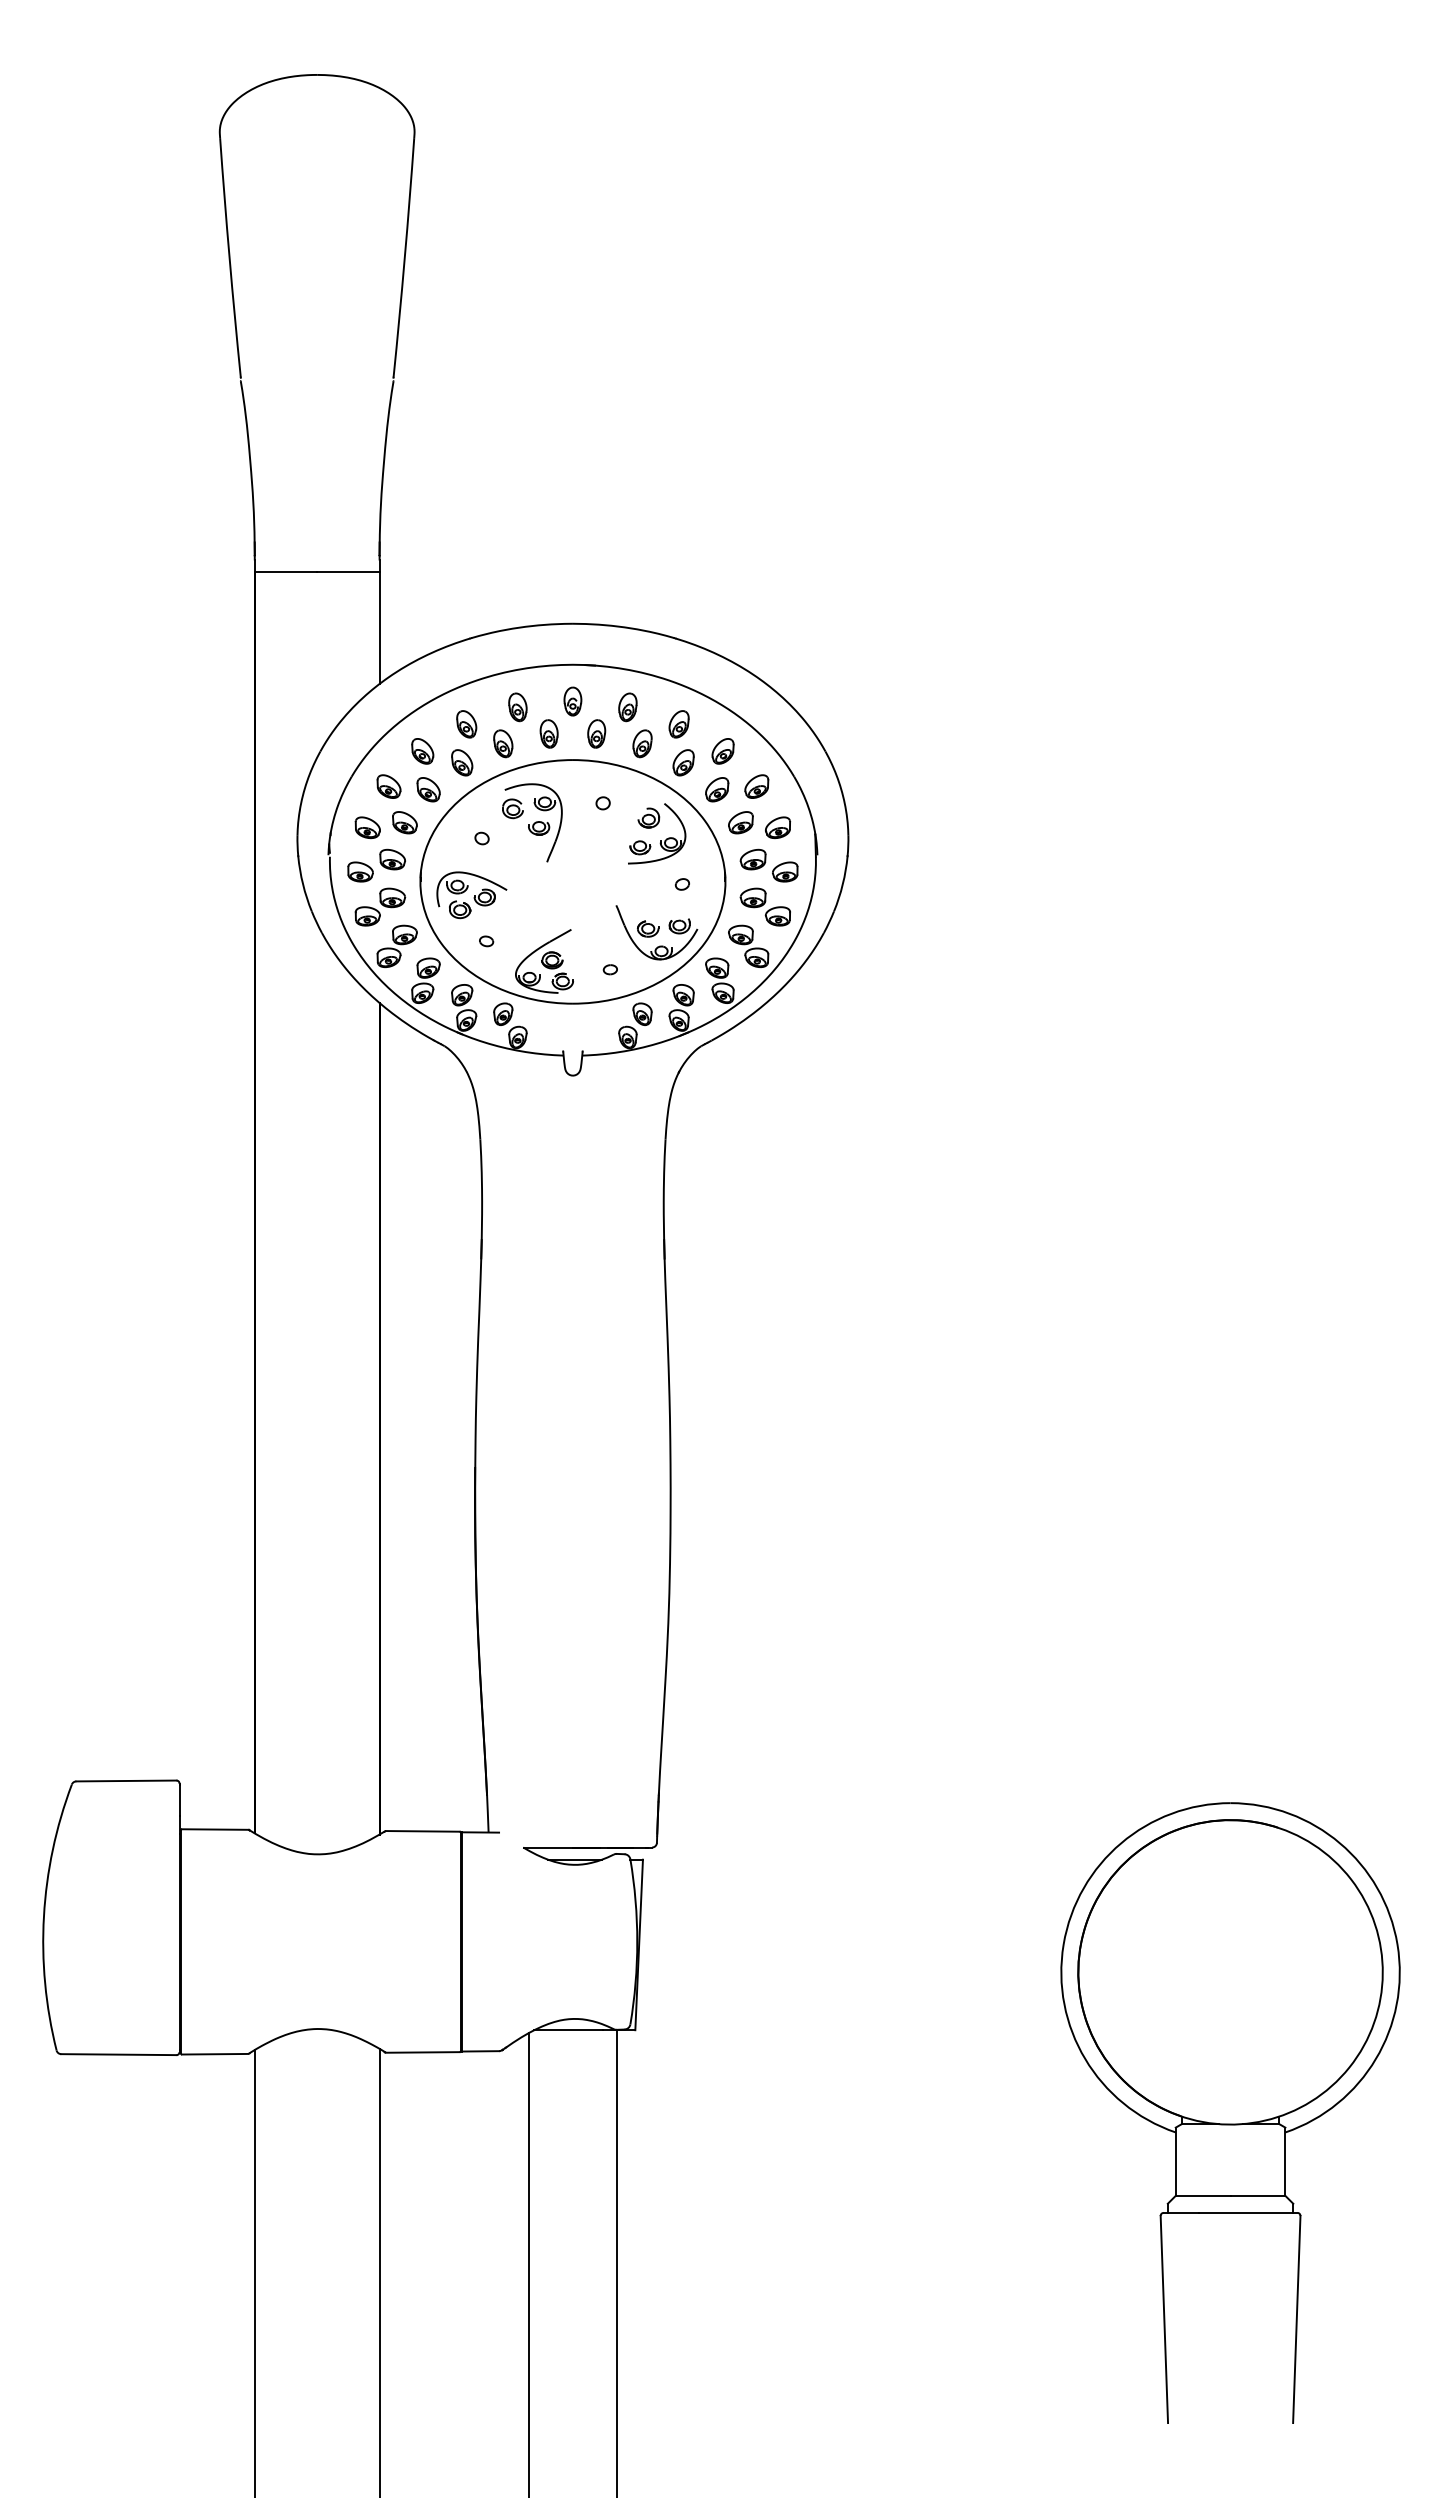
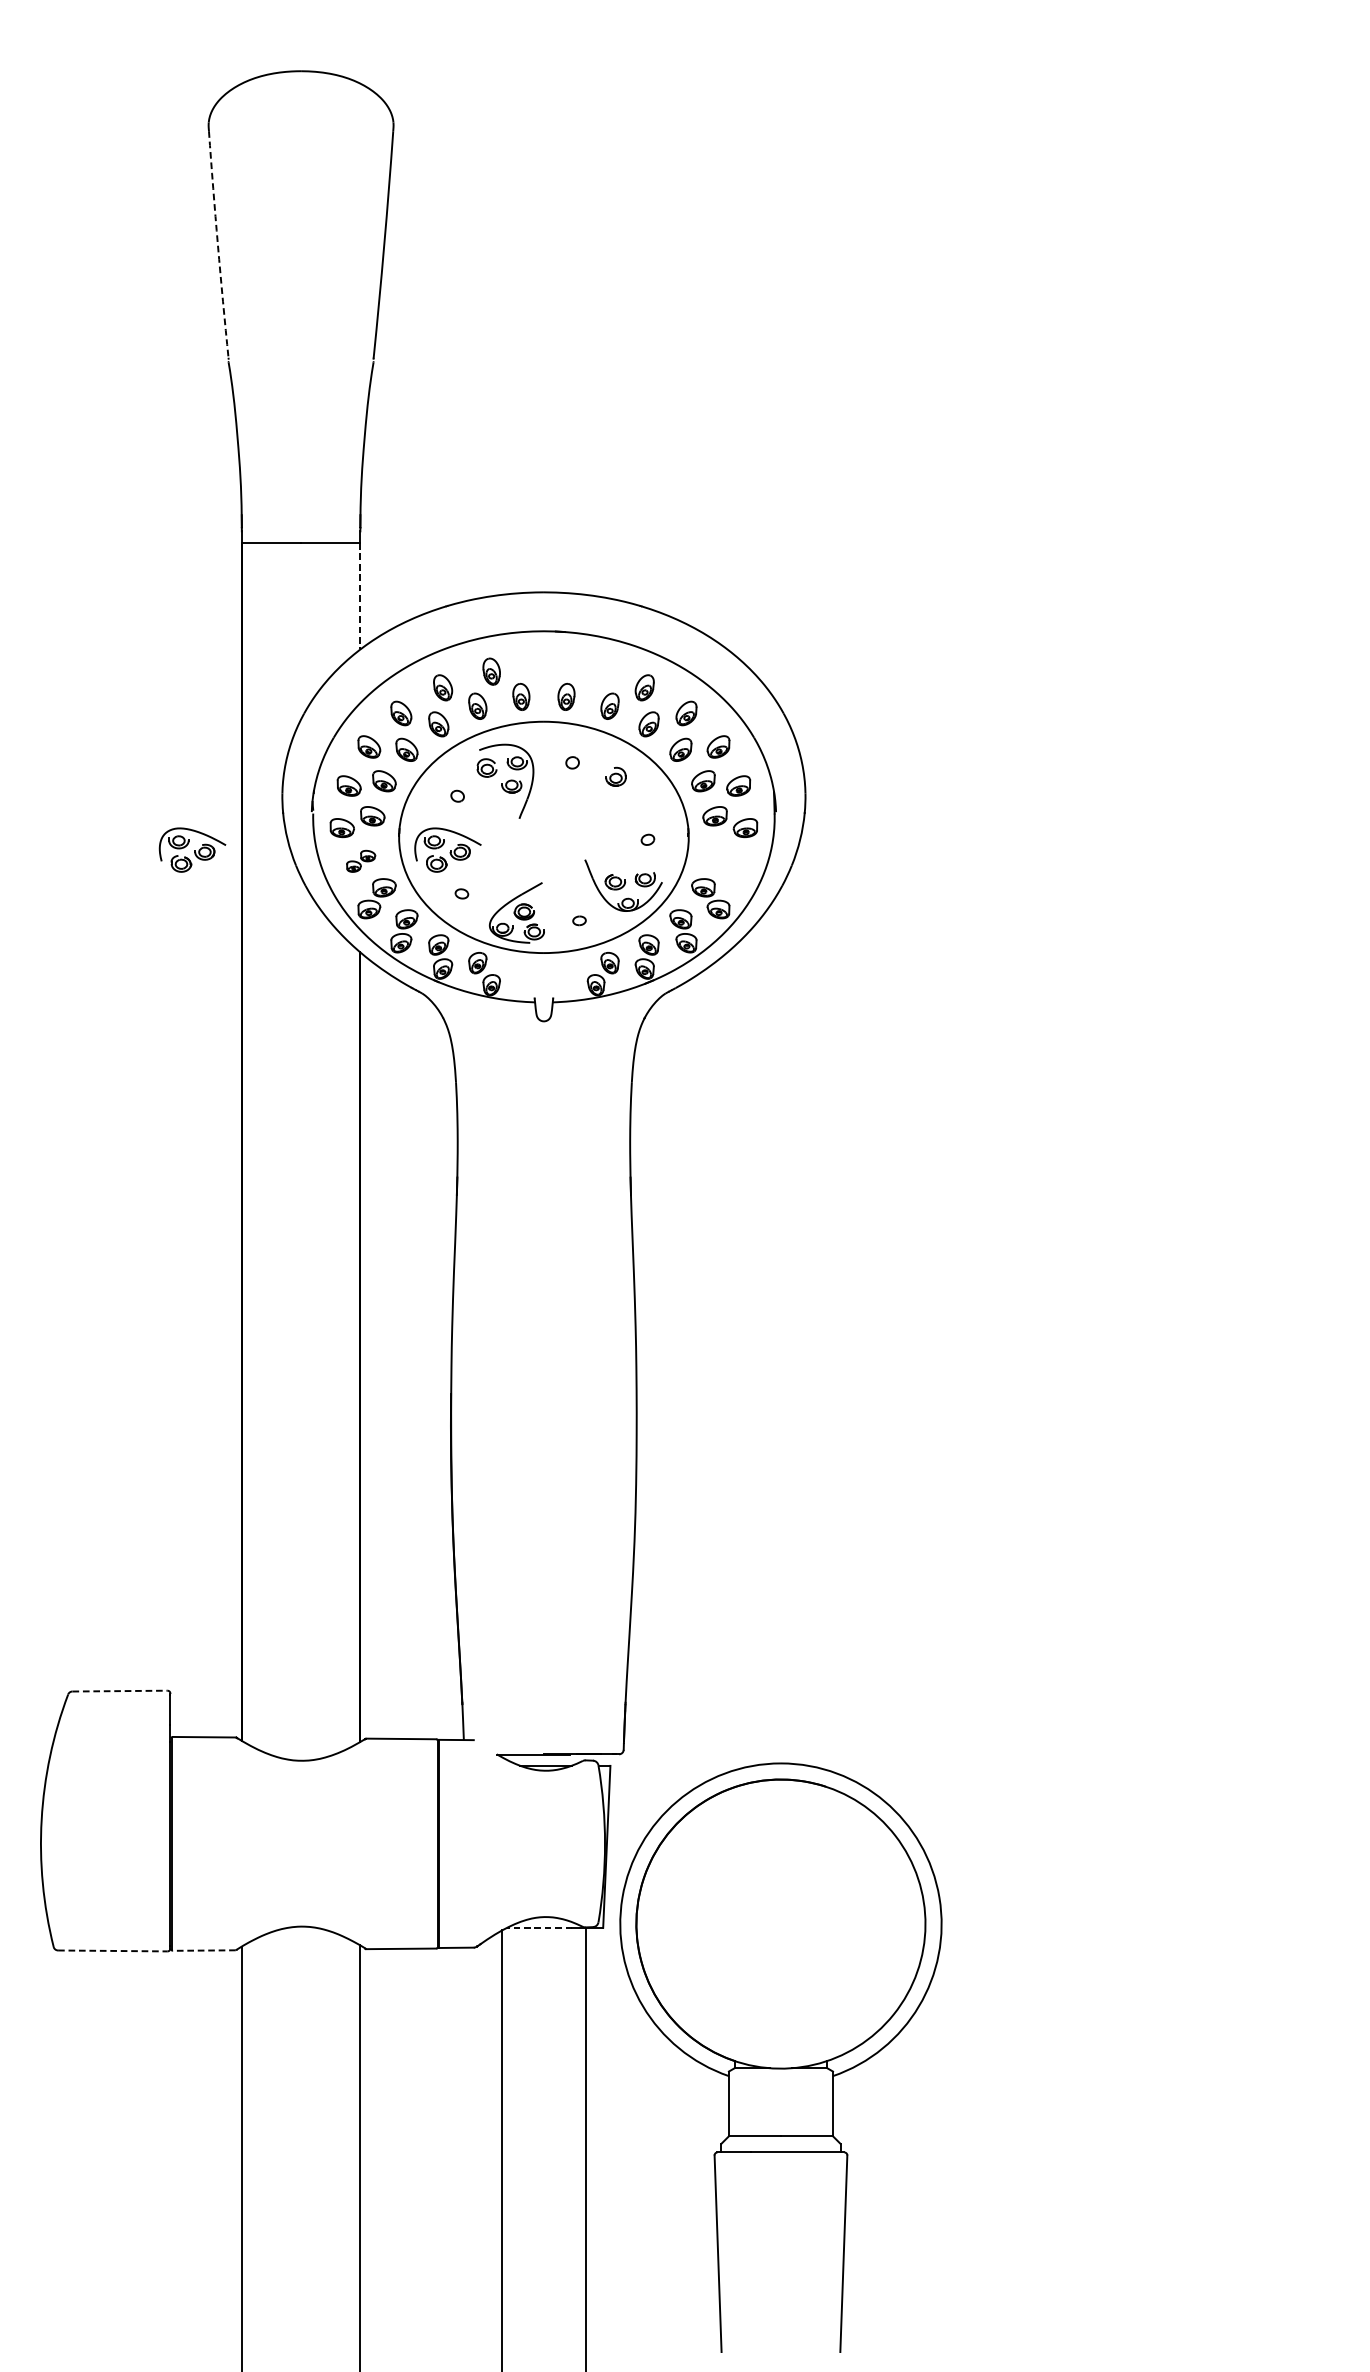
arc: (229, 257) -> (217, 244), solid -> dashed
line: (379, 628) -> (360, 596), solid -> dashed
part: (572, 701) -> (543, 666), removed
part: (627, 707) -> (595, 671), removed
part: (660, 840) -> (627, 798), removed
part: (202, 895) -> (192, 850), added
part: (380, 906) -> (361, 860), size x0.6
part: (764, 906) -> (725, 860), removed
line: (126, 1780) -> (120, 1690), solid -> dashed
line: (568, 2030) -> (539, 1928), solid -> dashed
line: (118, 2054) -> (112, 1950), solid -> dashed
line: (214, 2054) -> (203, 1950), solid -> dashed
part: (1230, 2112) -> (780, 2057), moved

